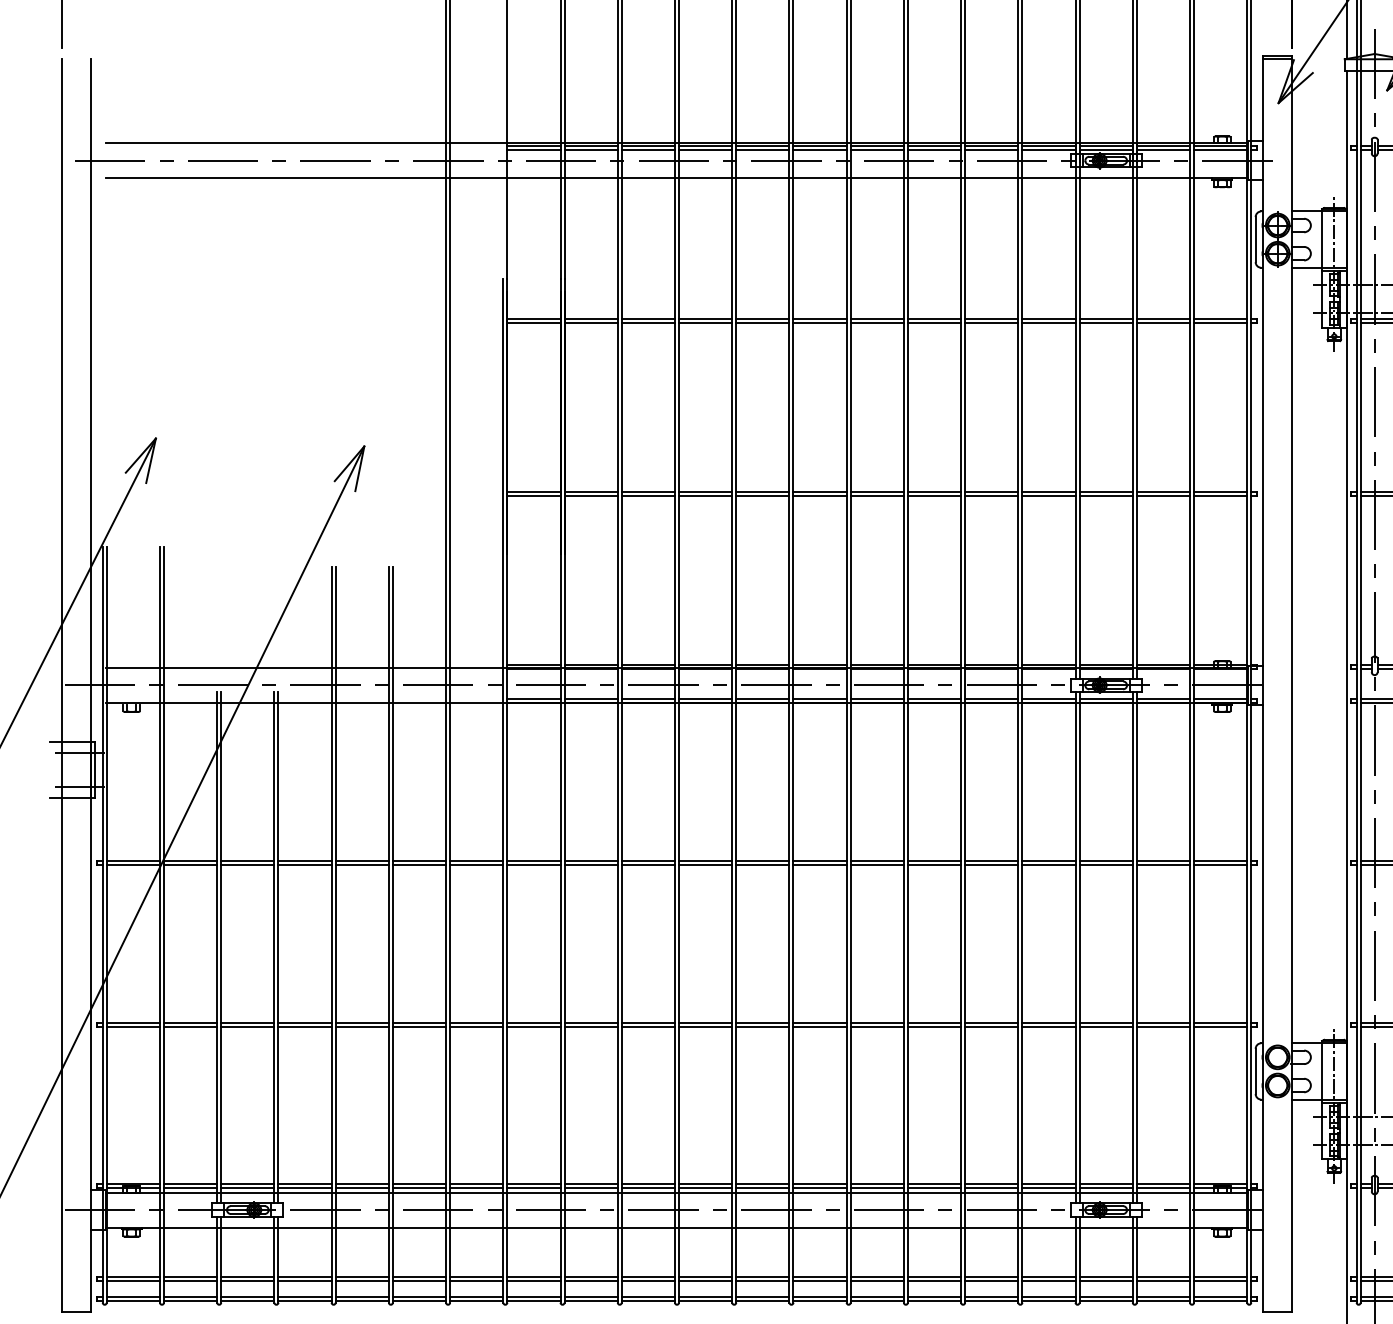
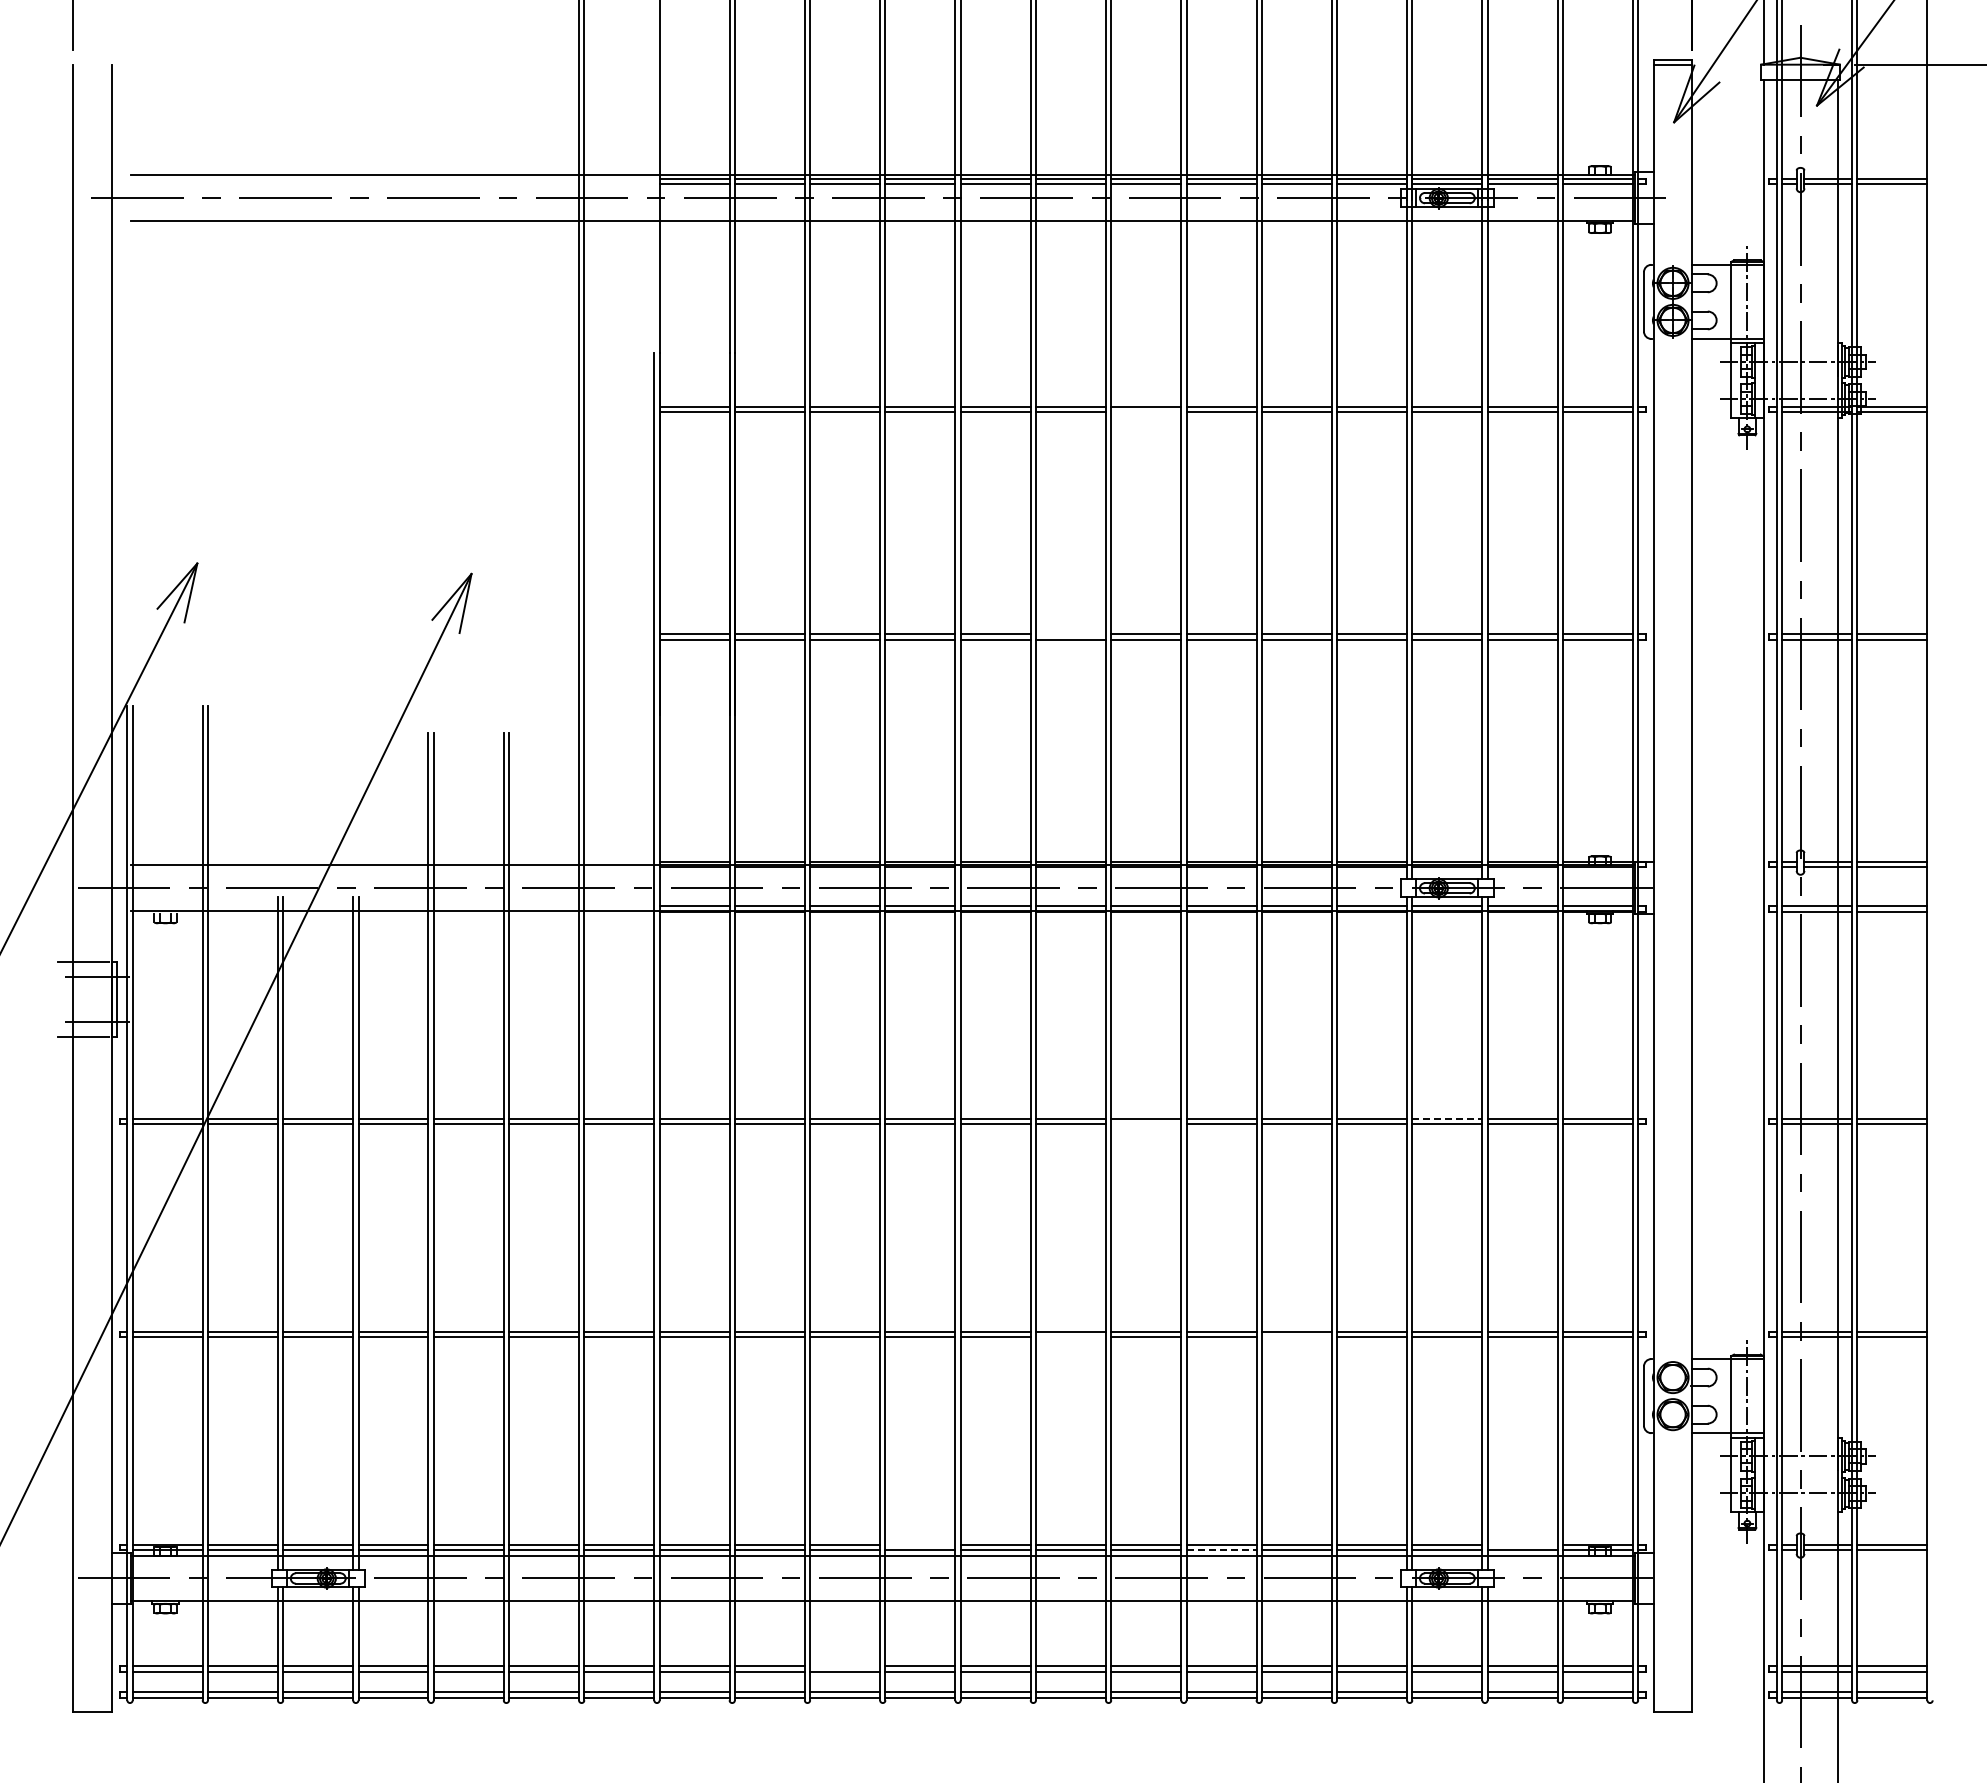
line: (877, 323) -> (1146, 412), removed
line: (819, 492) -> (1070, 634), removed
line: (1106, 861) -> (1447, 1119), solid -> dashed
line: (877, 864) -> (1146, 1124), removed
line: (819, 1026) -> (1070, 1337), removed
line: (991, 1026) -> (1296, 1337), removed
line: (705, 1184) -> (920, 1544), removed
line: (1163, 1184) -> (1522, 1544), removed
line: (934, 1188) -> (1221, 1550), solid -> dashed
line: (648, 1276) -> (845, 1666), removed

